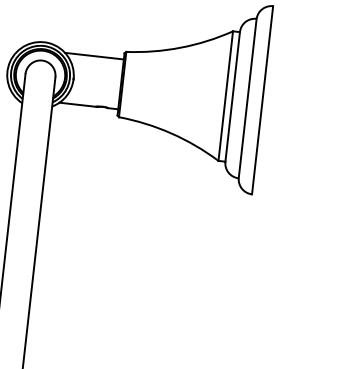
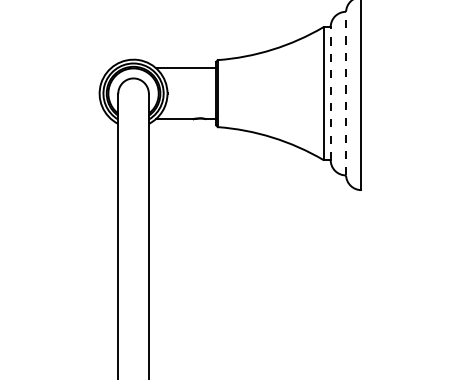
line: (232, 96) -> (330, 93), solid -> dashed
line: (248, 98) -> (346, 93), solid -> dashed

